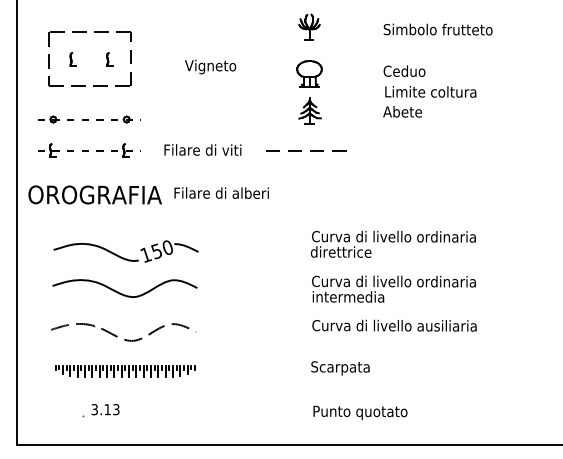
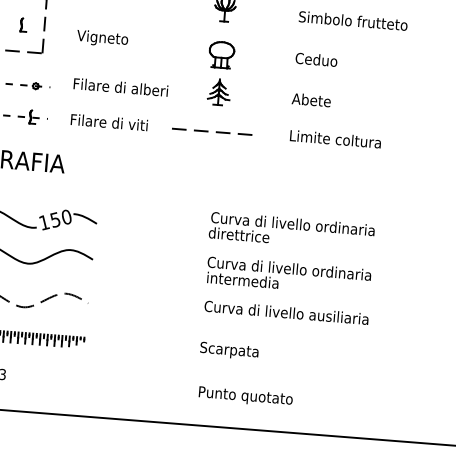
text: (210, 66) -> (102, 38), moved
text: (430, 91) -> (335, 138), moved
text: (221, 192) -> (120, 86), moved

